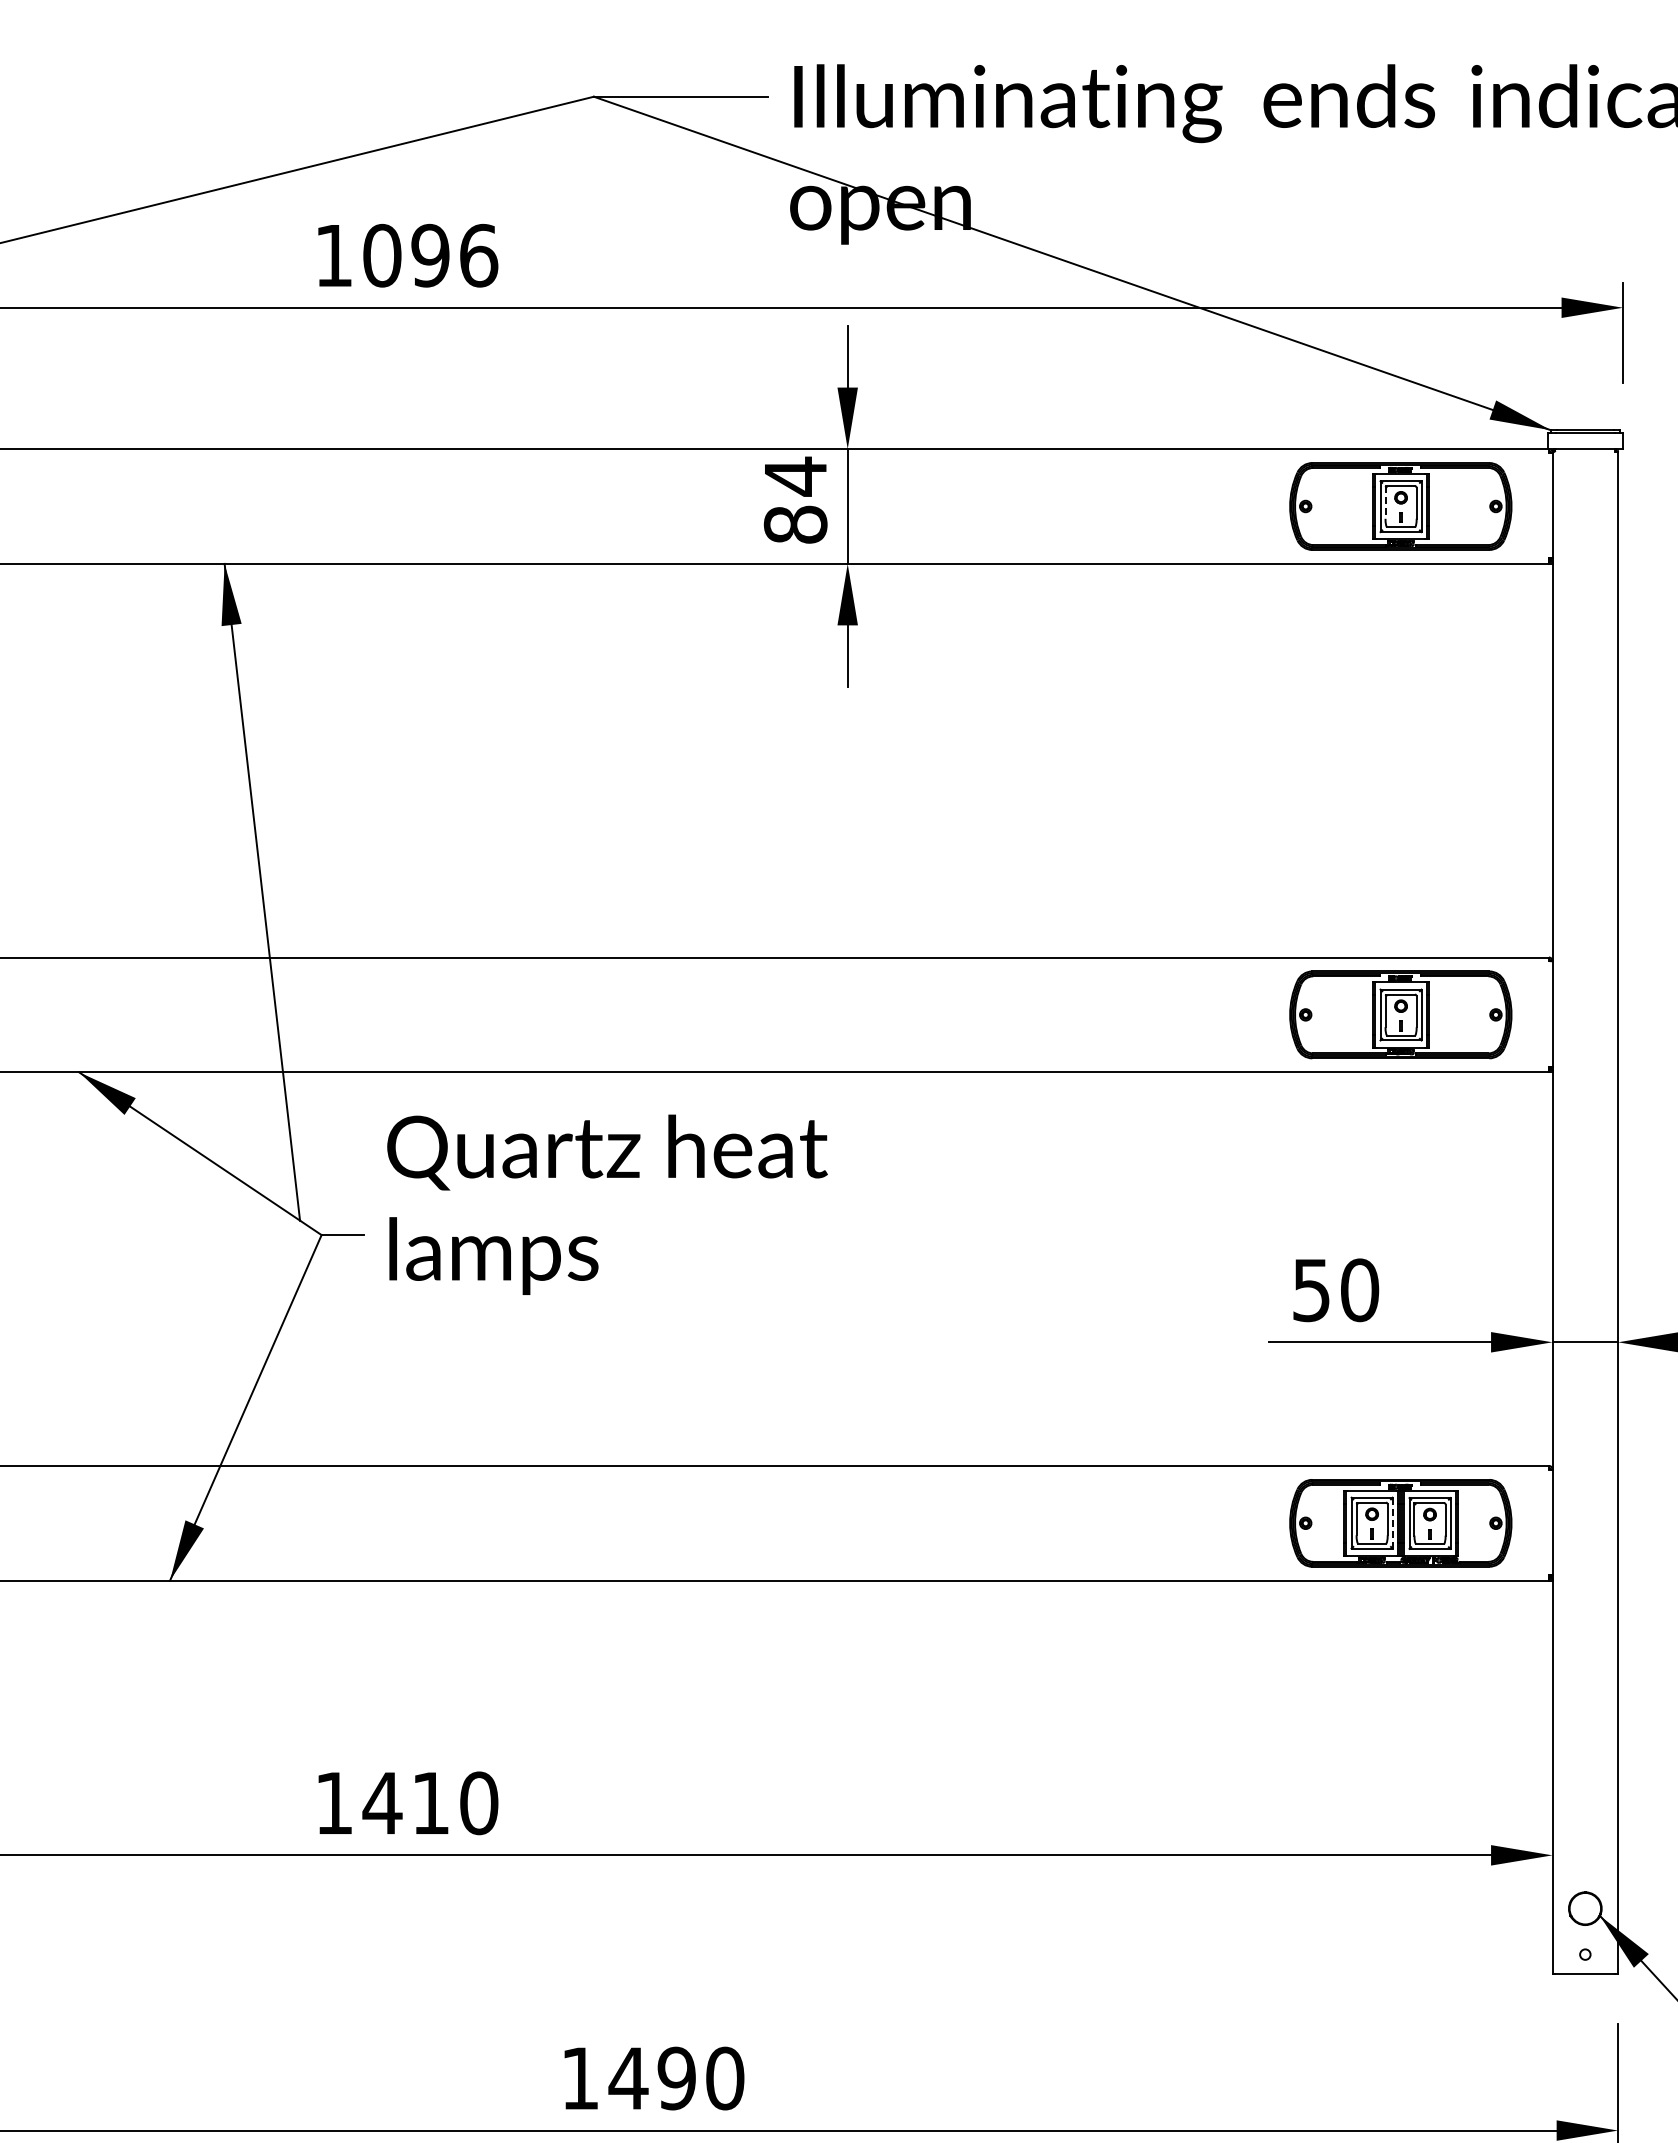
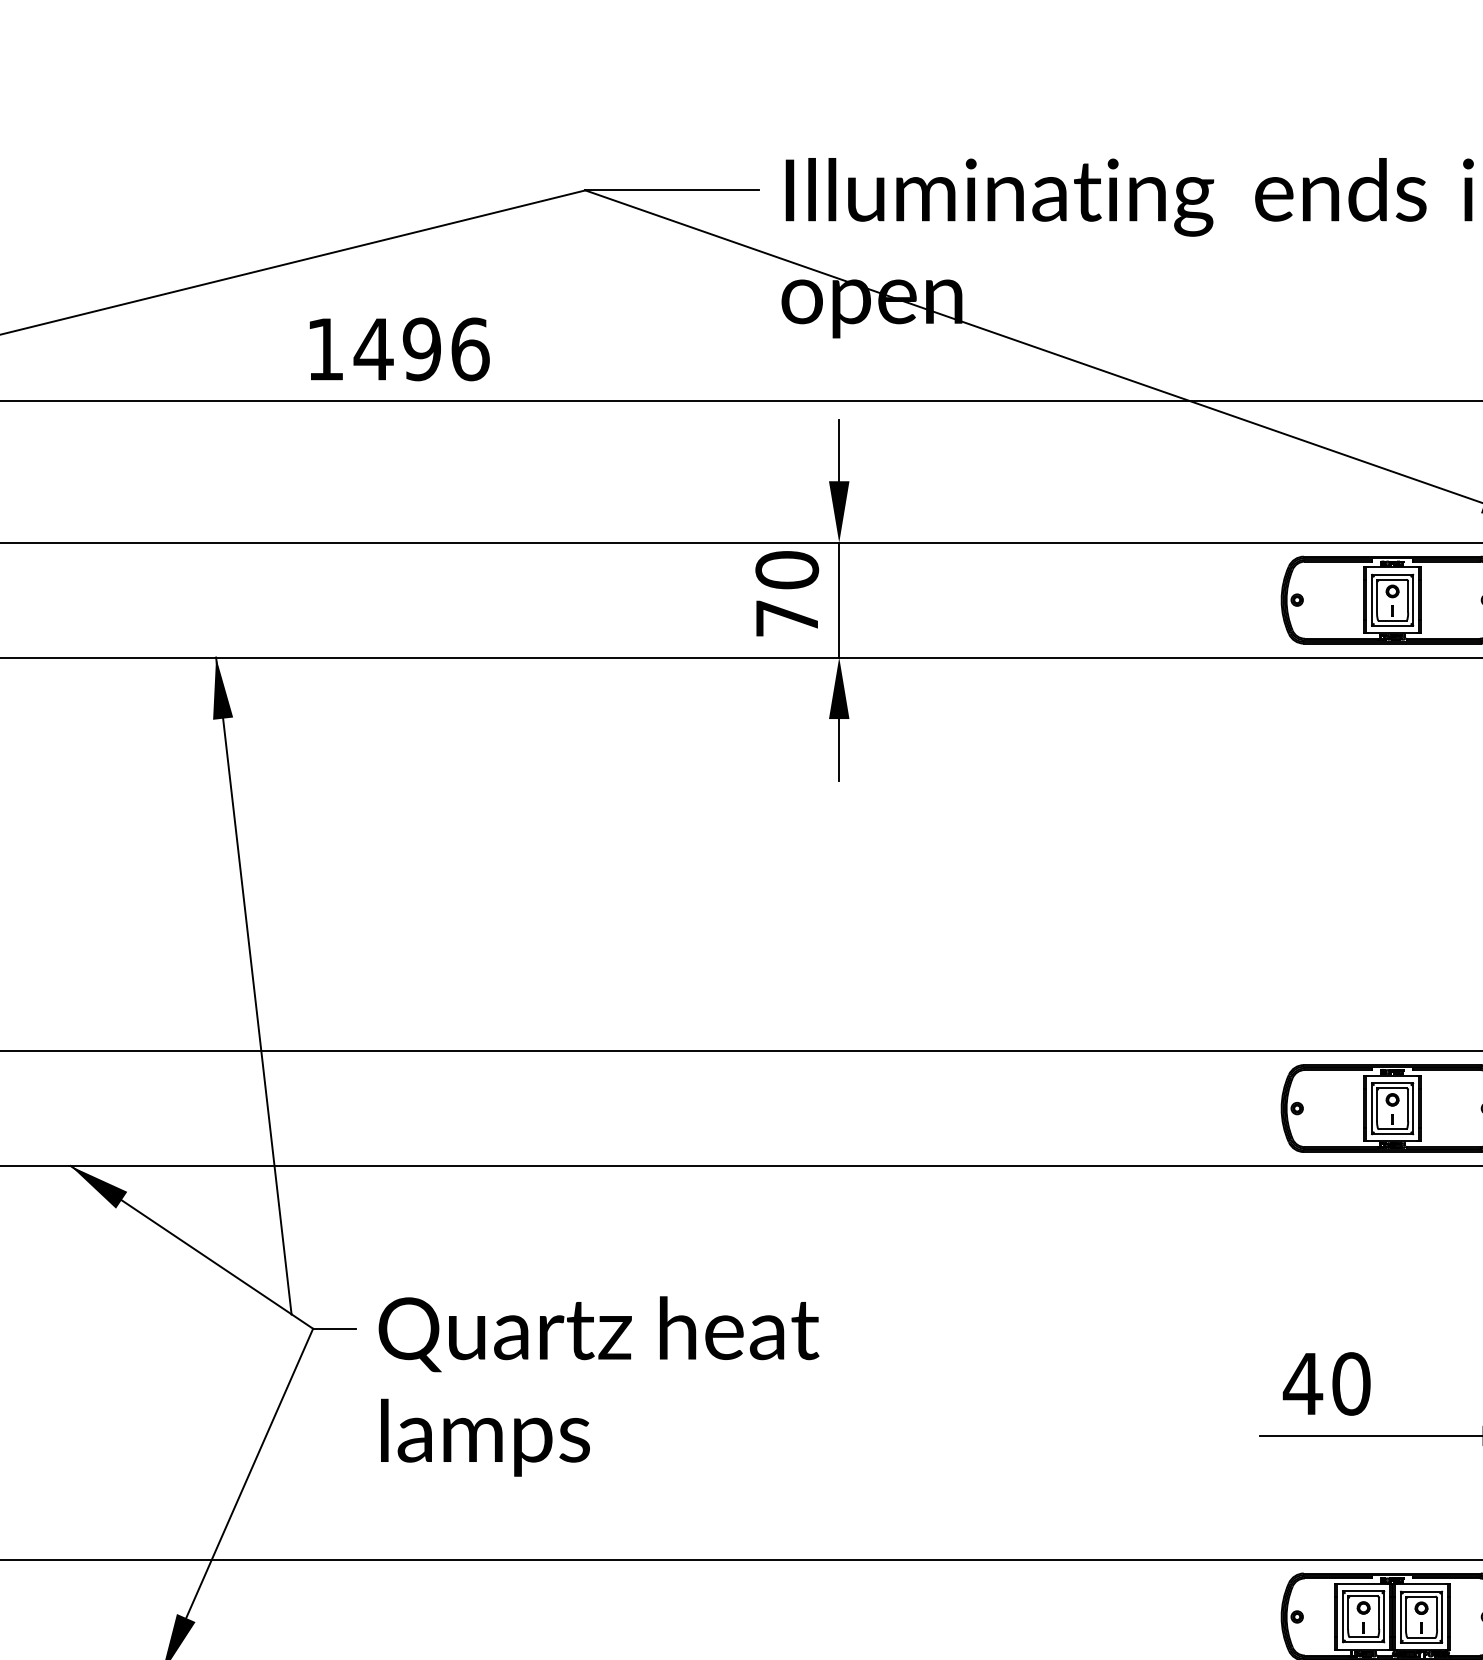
text: (382, 255) -> (374, 349), 1096 -> 1496
text: (795, 499) -> (787, 593), 84 -> 70
line: (1385, 502) -> (1377, 596), dashed -> solid
text: (607, 1204) -> (599, 1386), moved
text: (1311, 1290) -> (1303, 1384), 50 -> 40
line: (1392, 1522) -> (1384, 1616), dashed -> solid

